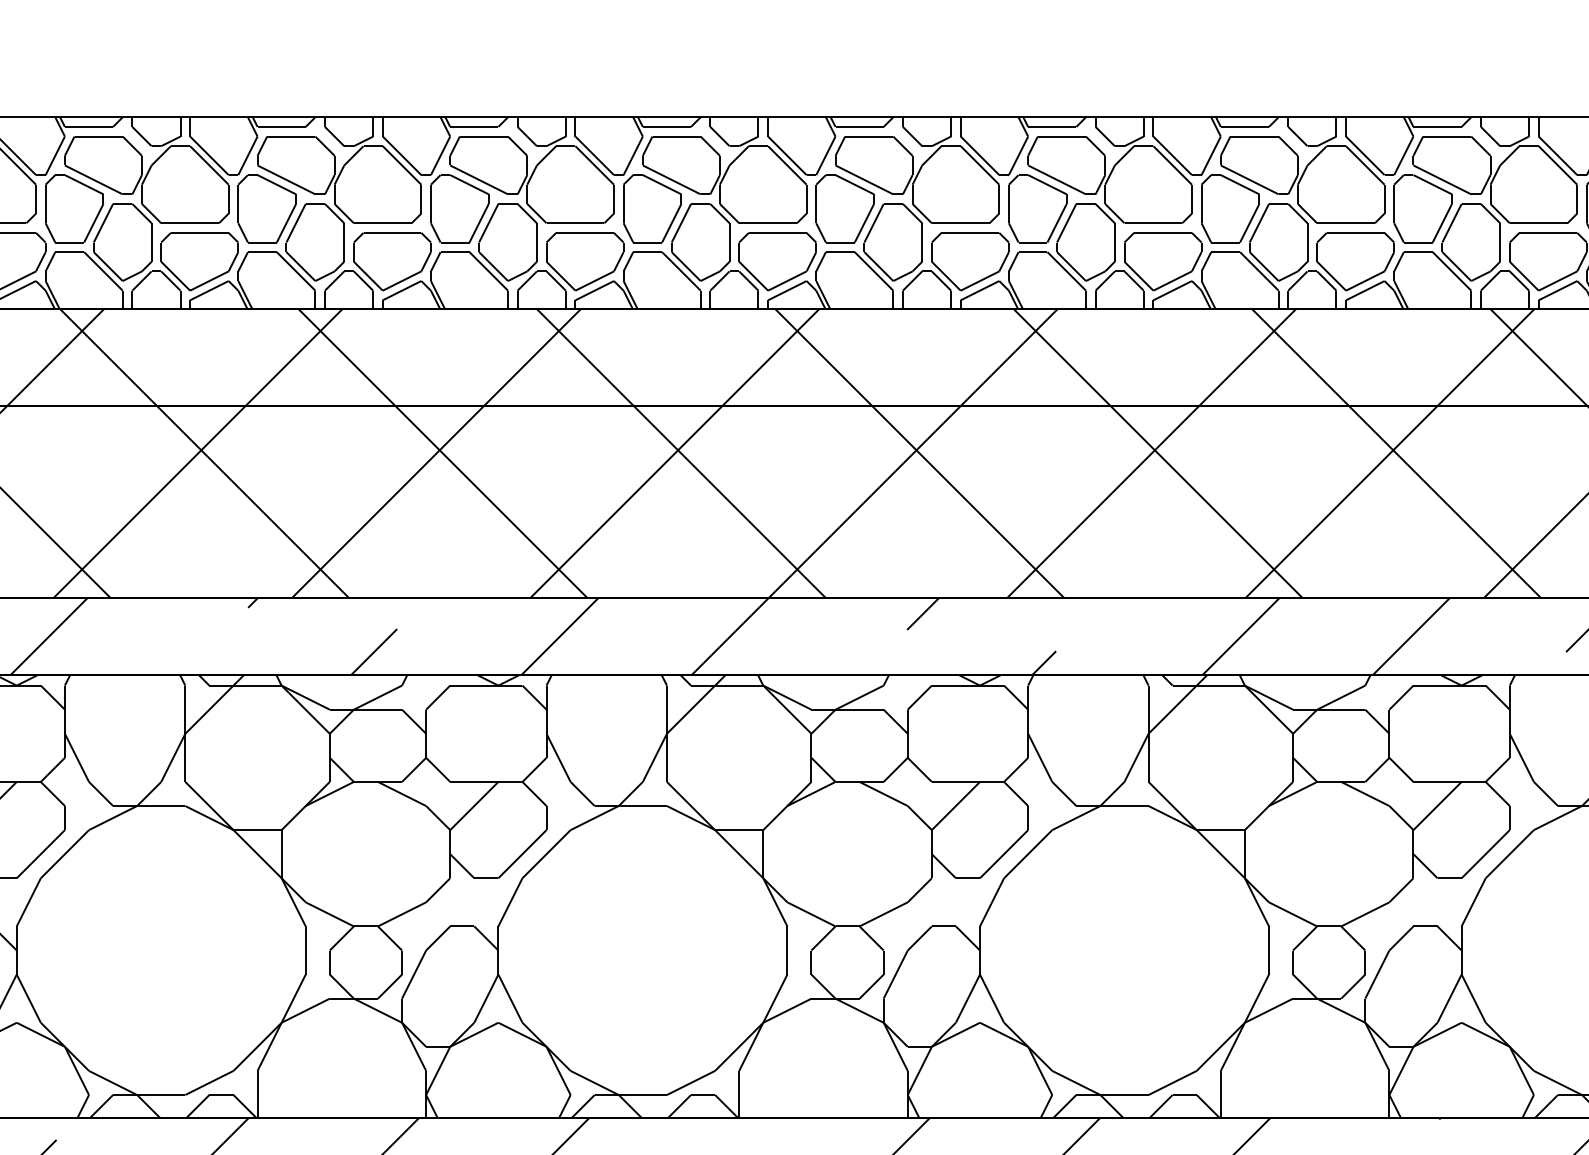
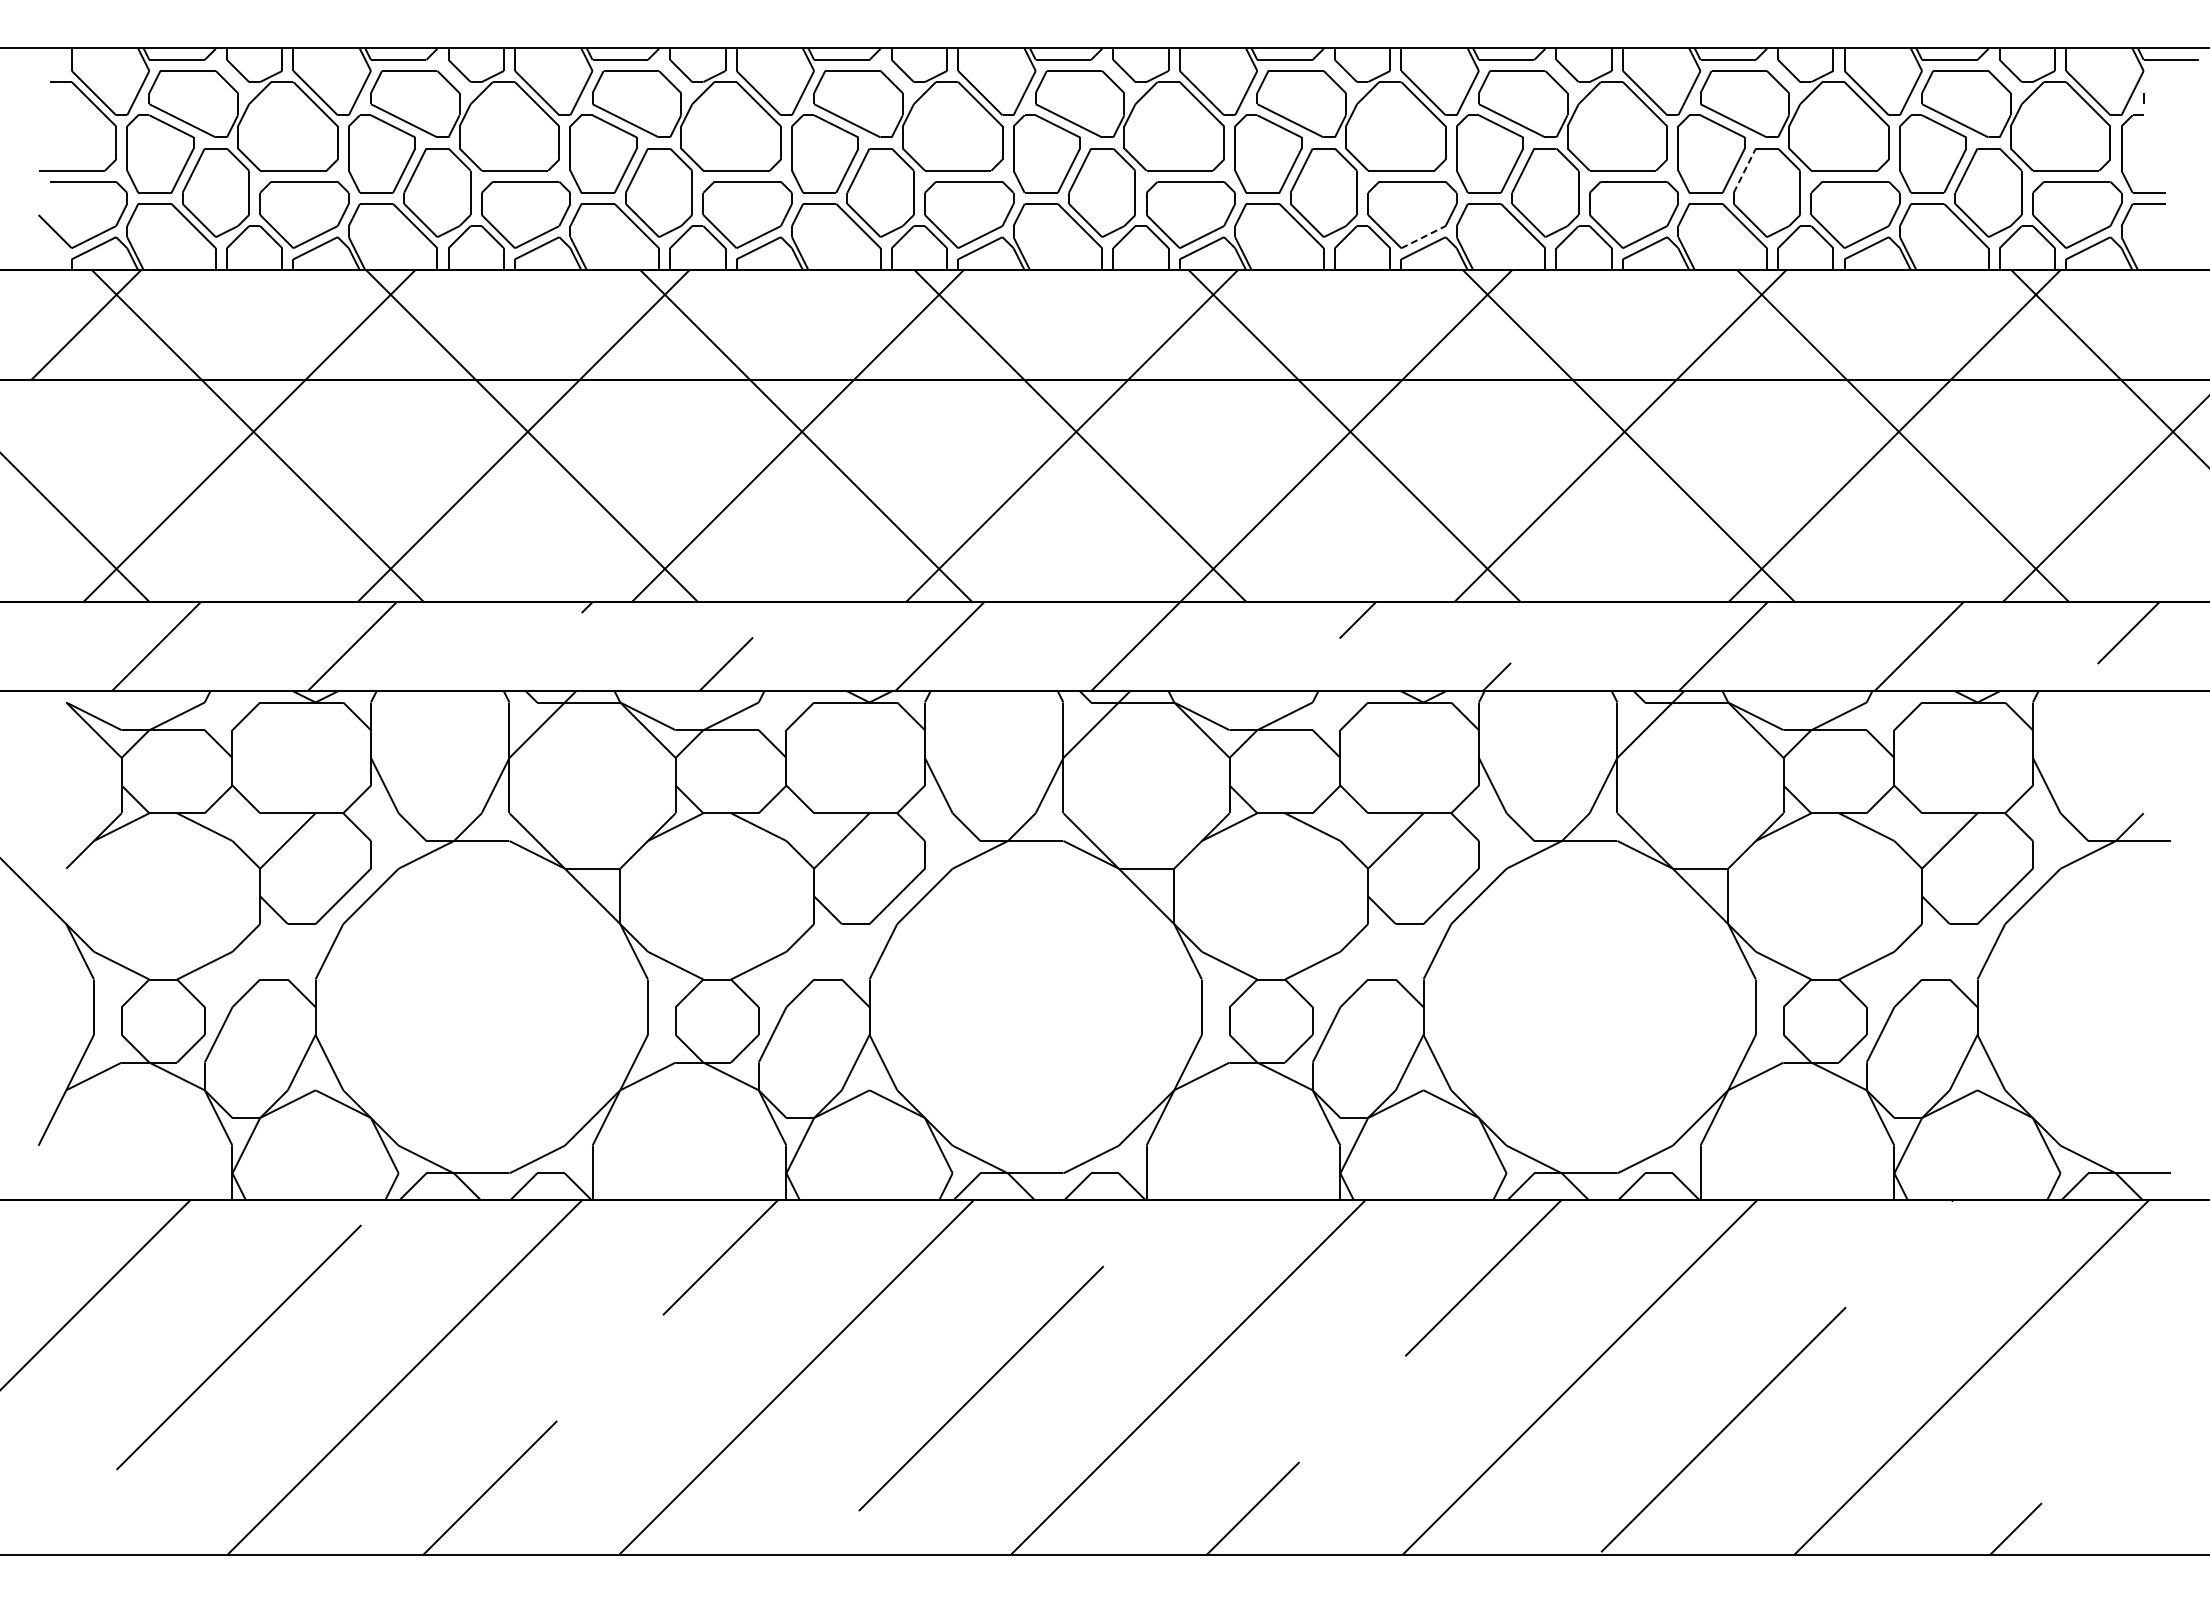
line: (1259, 223) -> (1744, 170), solid -> dashed
line: (979, 281) -> (1423, 237), solid -> dashed

